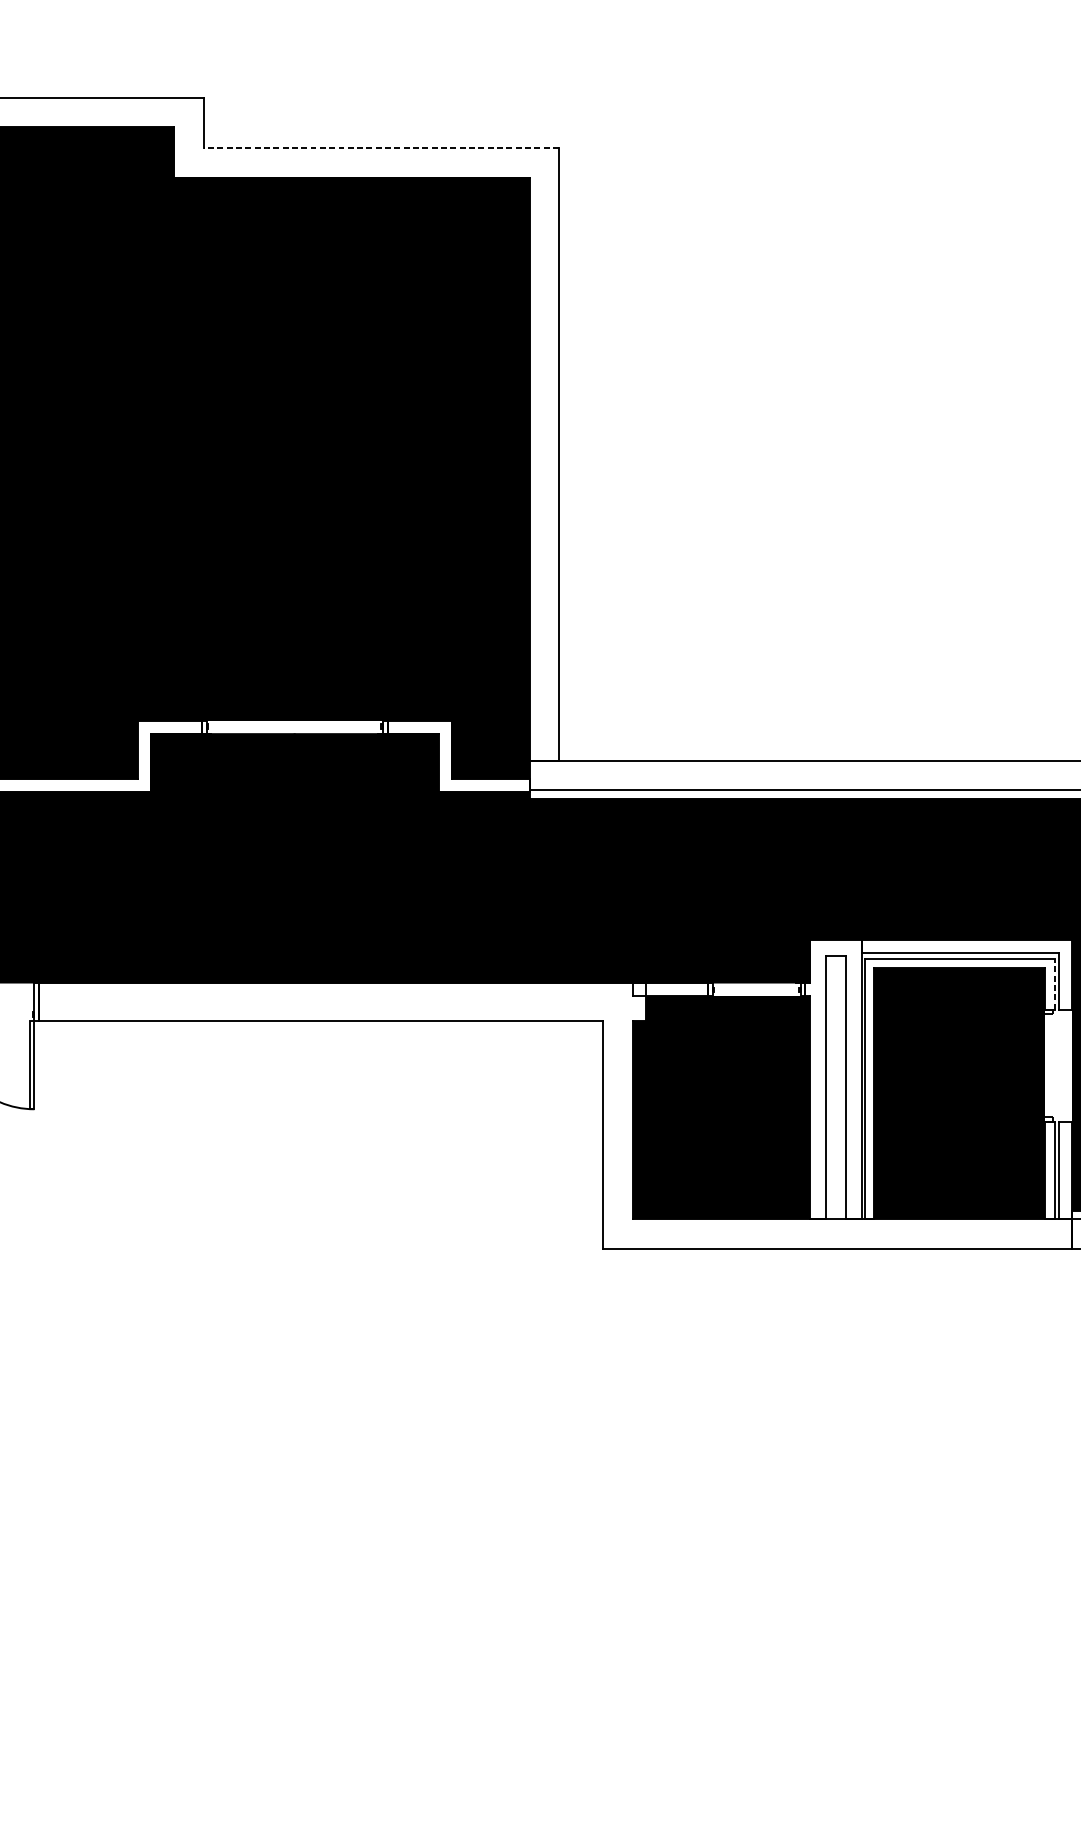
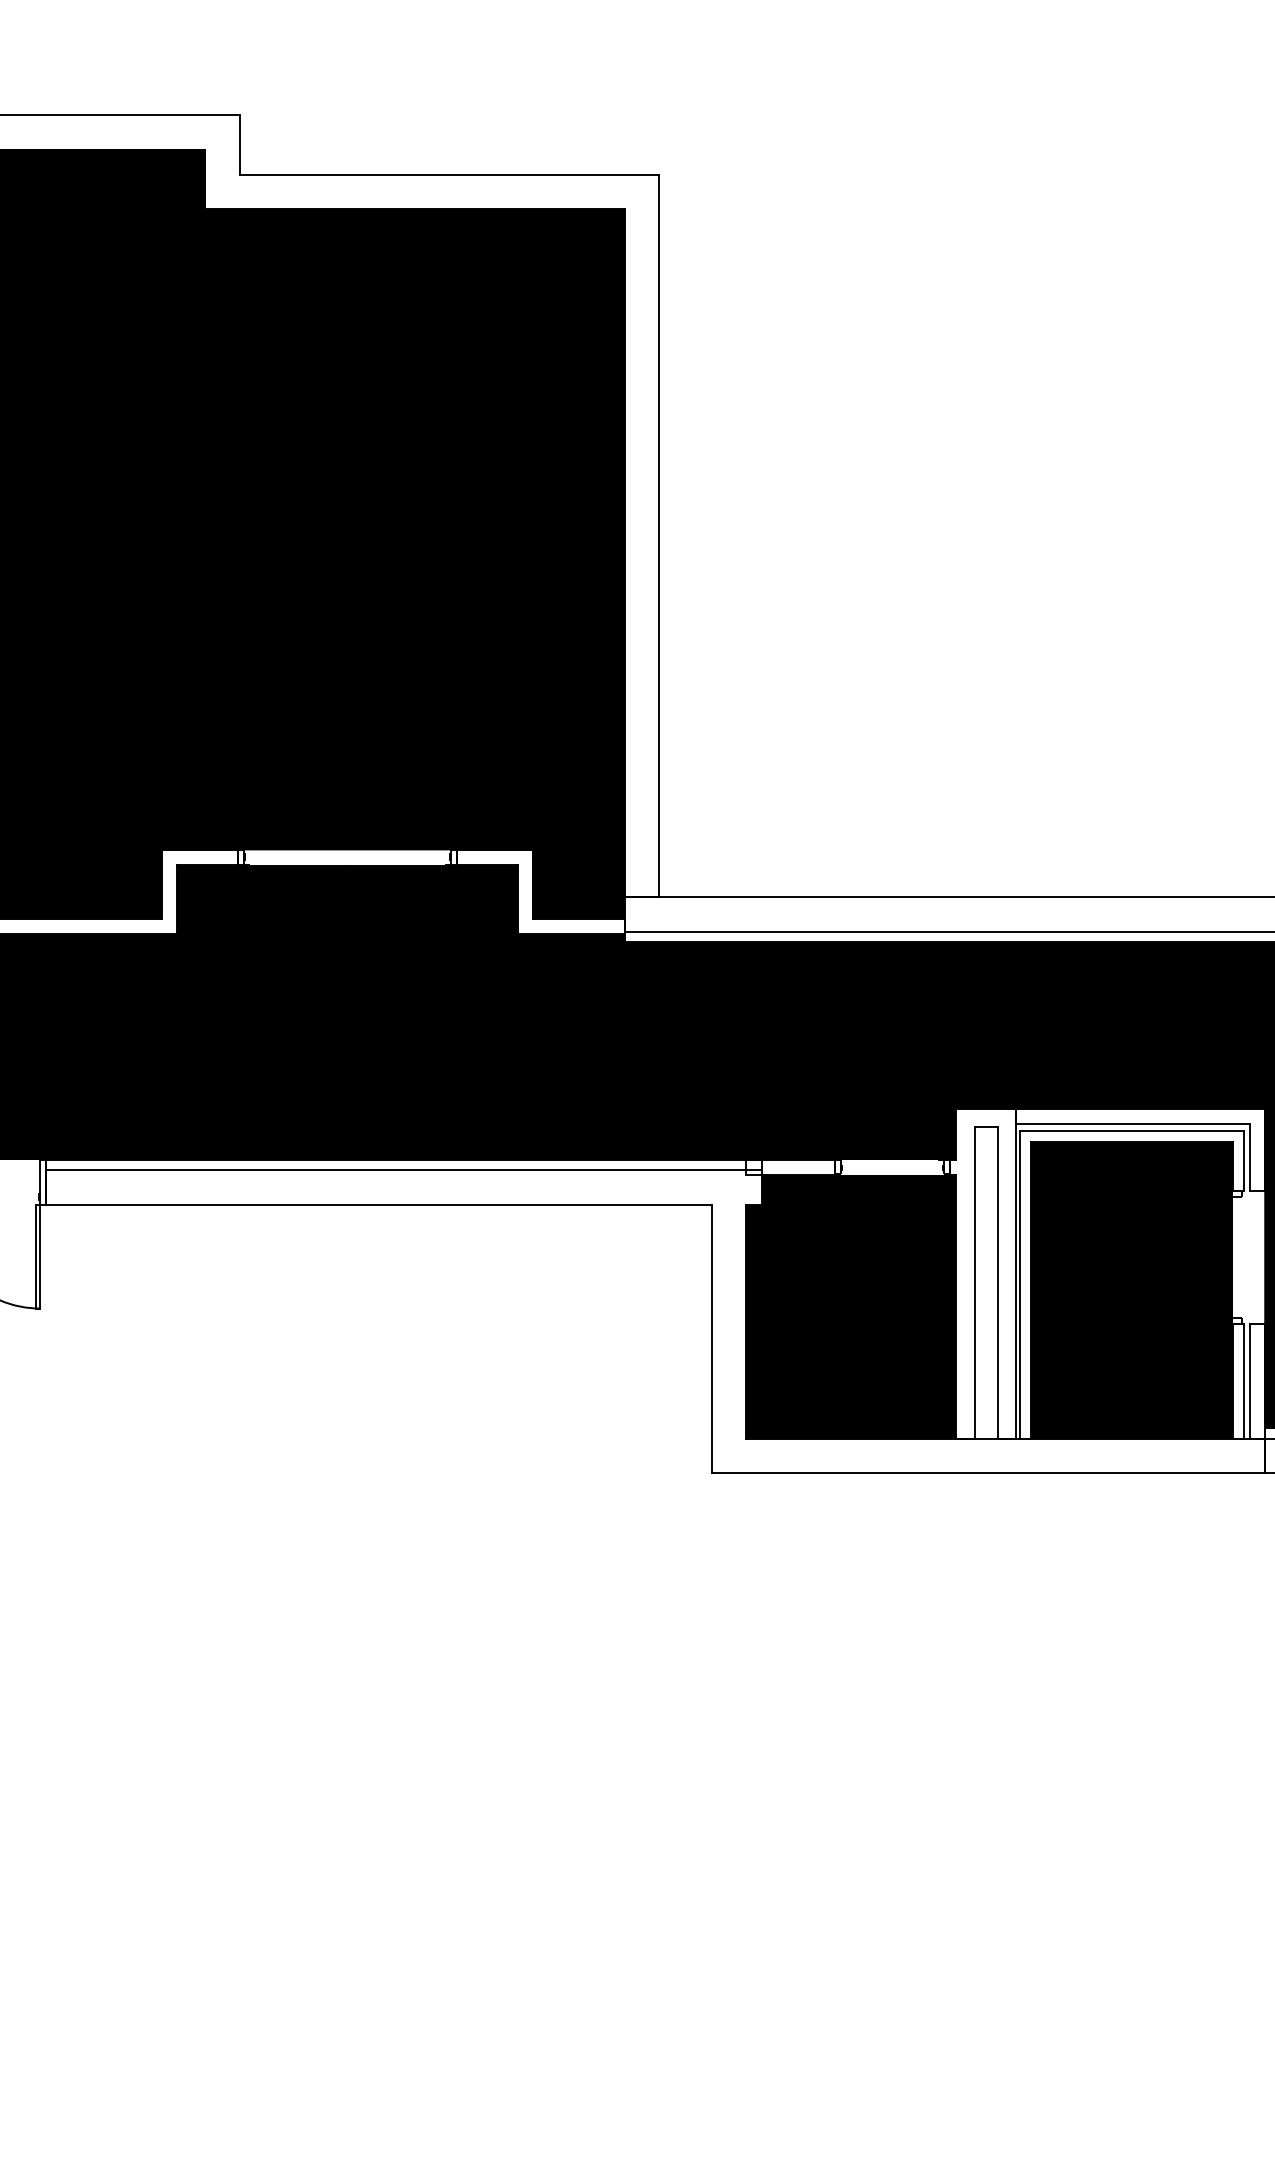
line: (381, 148) -> (449, 174), dashed -> solid
line: (1054, 984) -> (1243, 1161), dashed -> solid
line: (343, 992) -> (404, 1170), added

